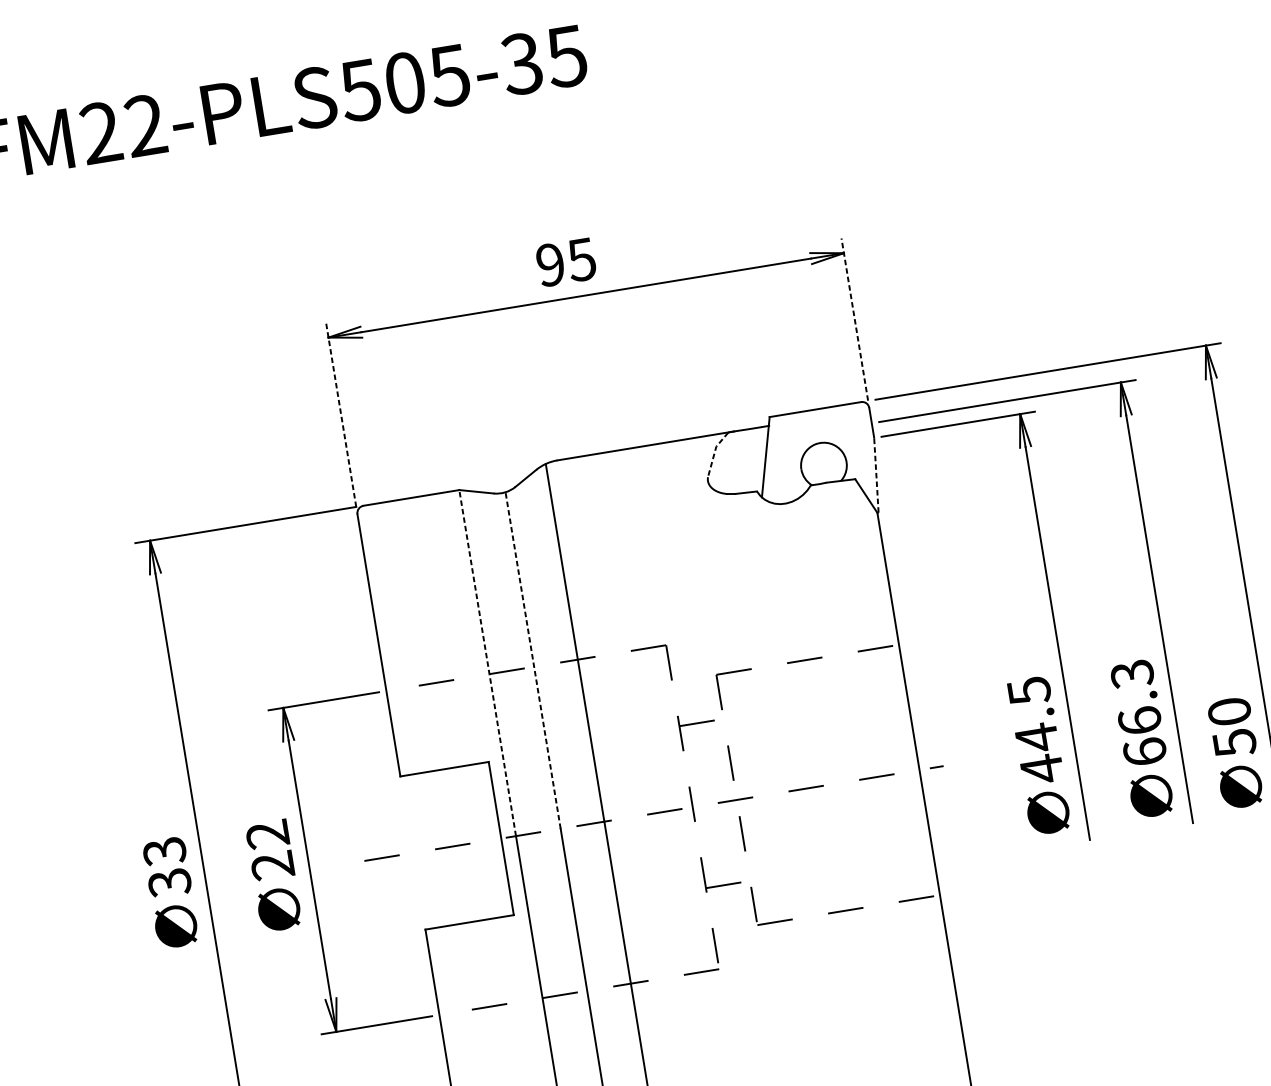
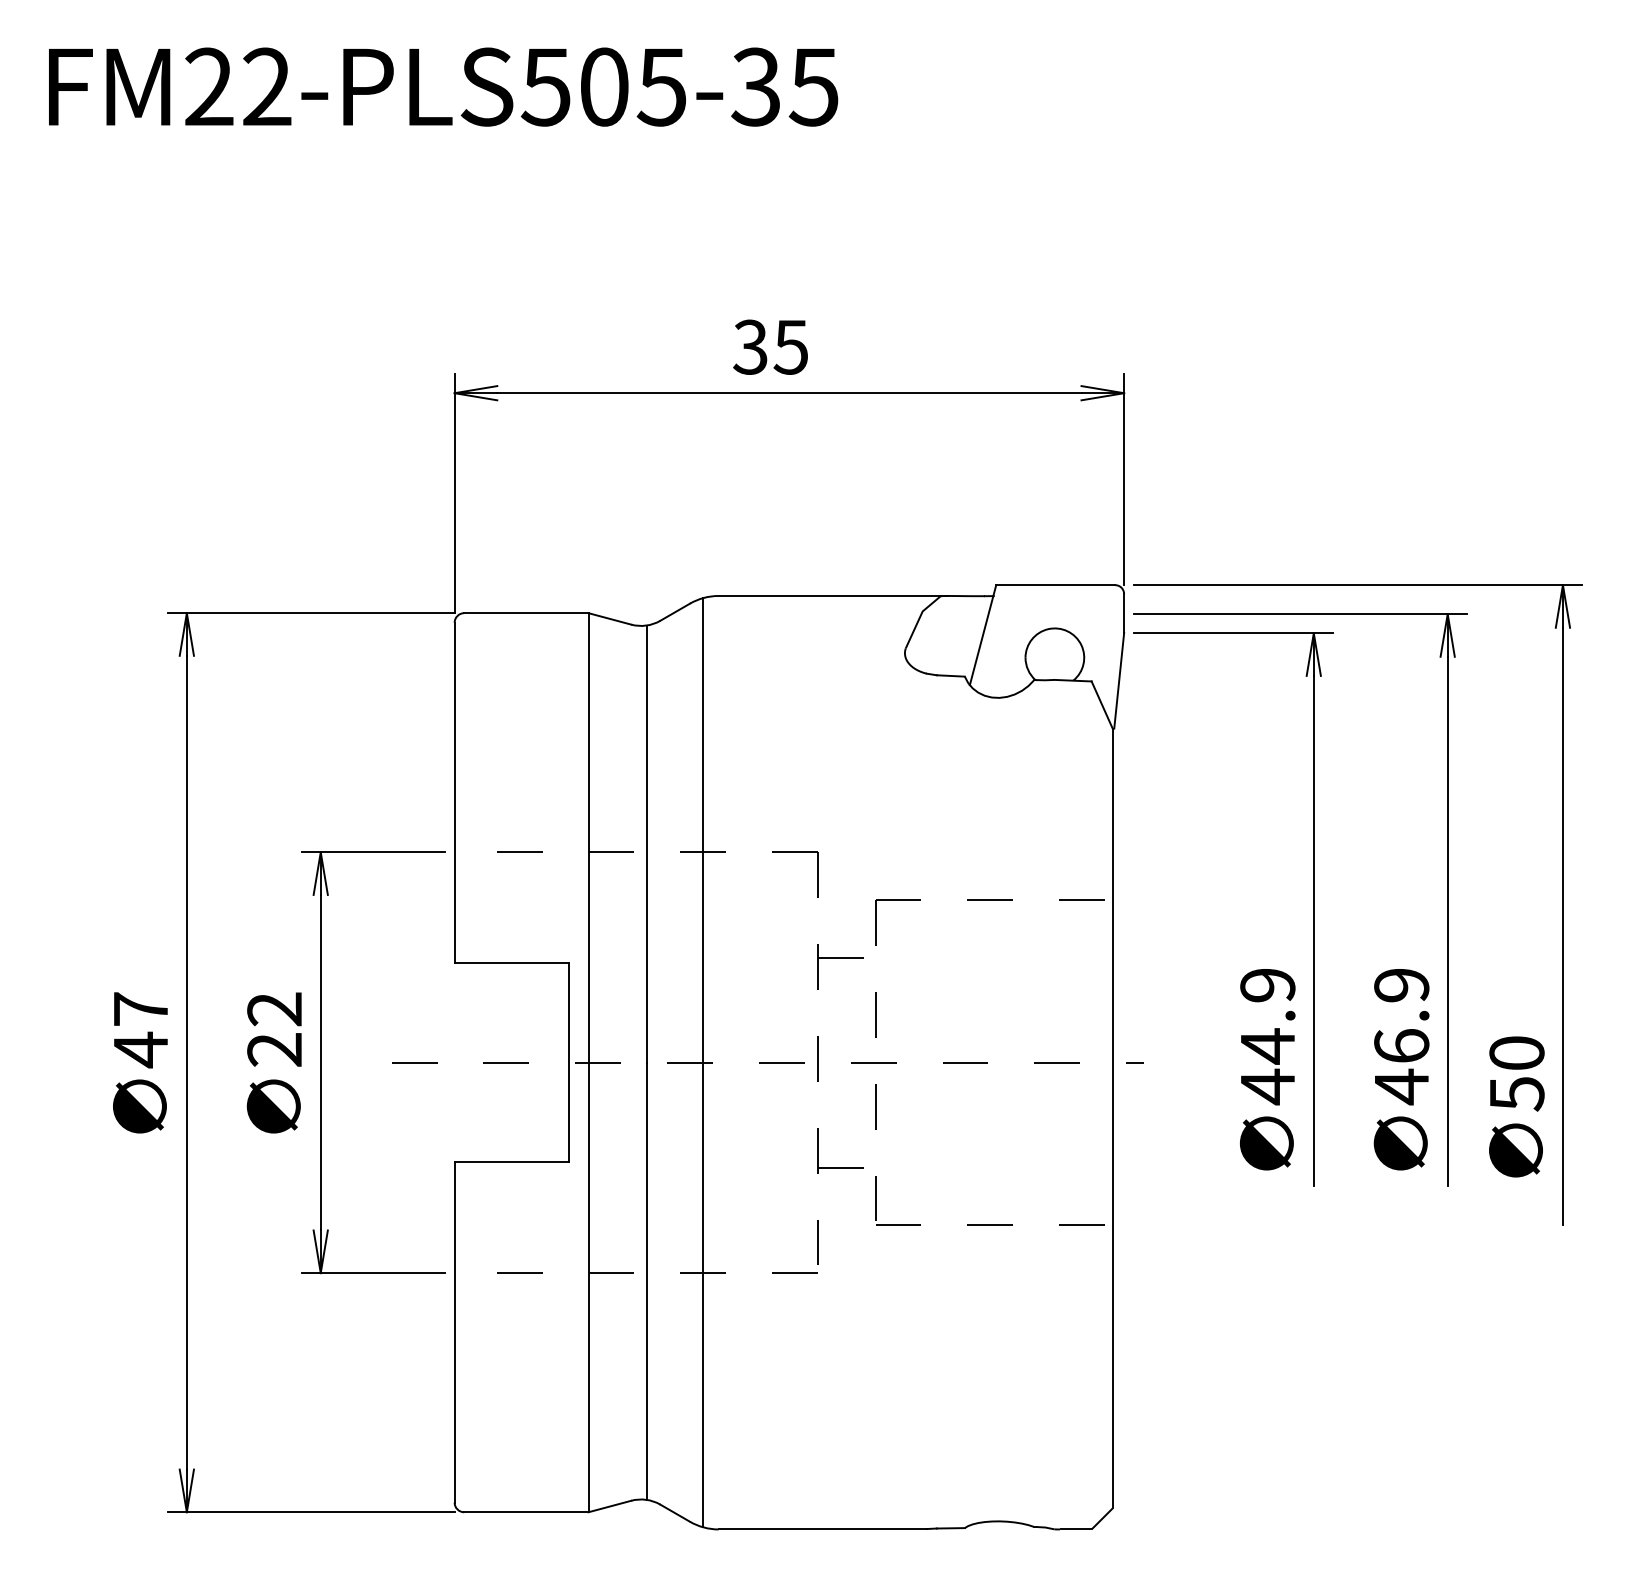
text: (550, 264) -> (750, 346), 95 -> 35
line: (854, 318) -> (1124, 478), dashed -> solid
line: (341, 414) -> (454, 493), dashed -> solid
line: (714, 452) -> (919, 618), dashed -> solid
line: (876, 474) -> (1119, 680), dashed -> solid
line: (533, 660) -> (646, 844), dashed -> solid
line: (487, 662) -> (588, 837), dashed -> solid
text: (1028, 691) -> (1267, 985), 44.5 -> 44.9
text: (1138, 714) -> (1401, 1037), 66.3 -> 46.9
text: (167, 867) -> (140, 1030), 33 -> 47

